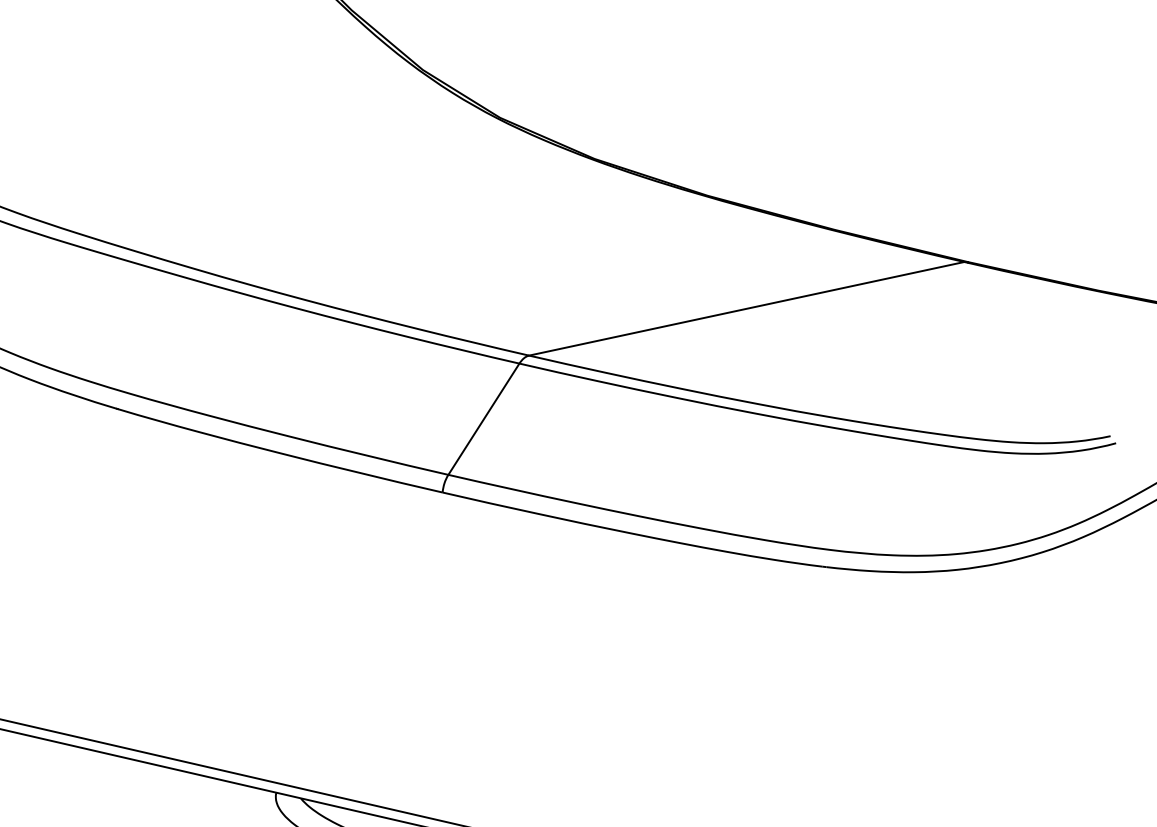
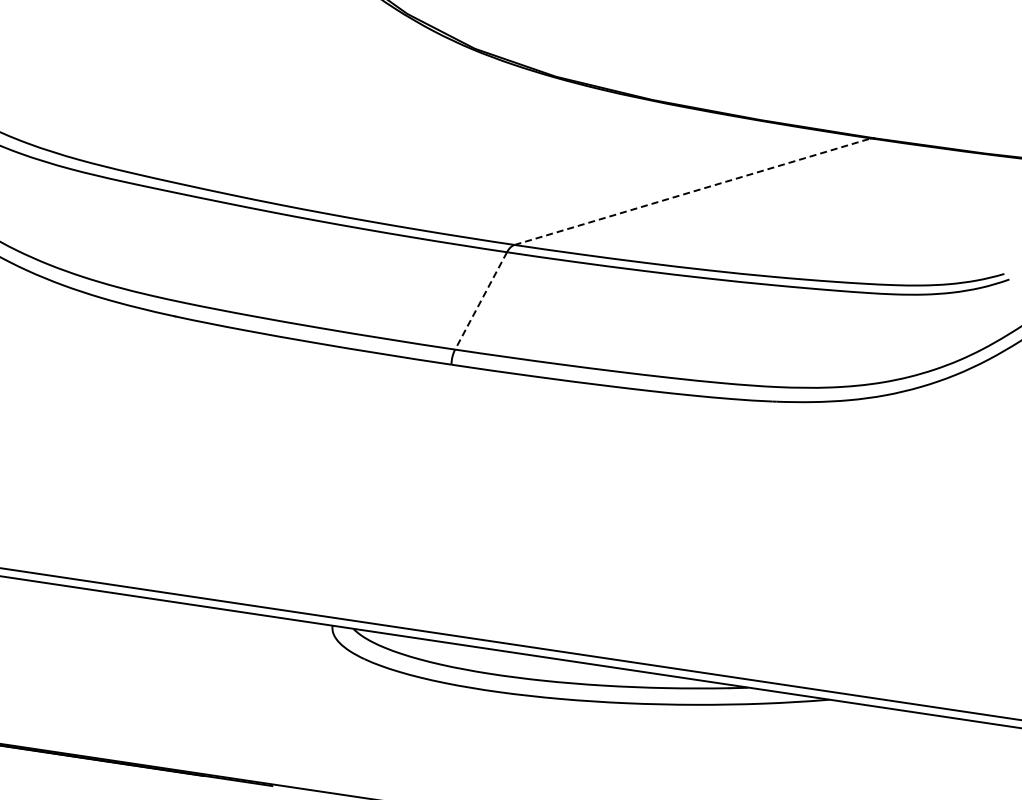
line: (747, 308) -> (693, 191), solid -> dashed
line: (483, 419) -> (480, 301), solid -> dashed

